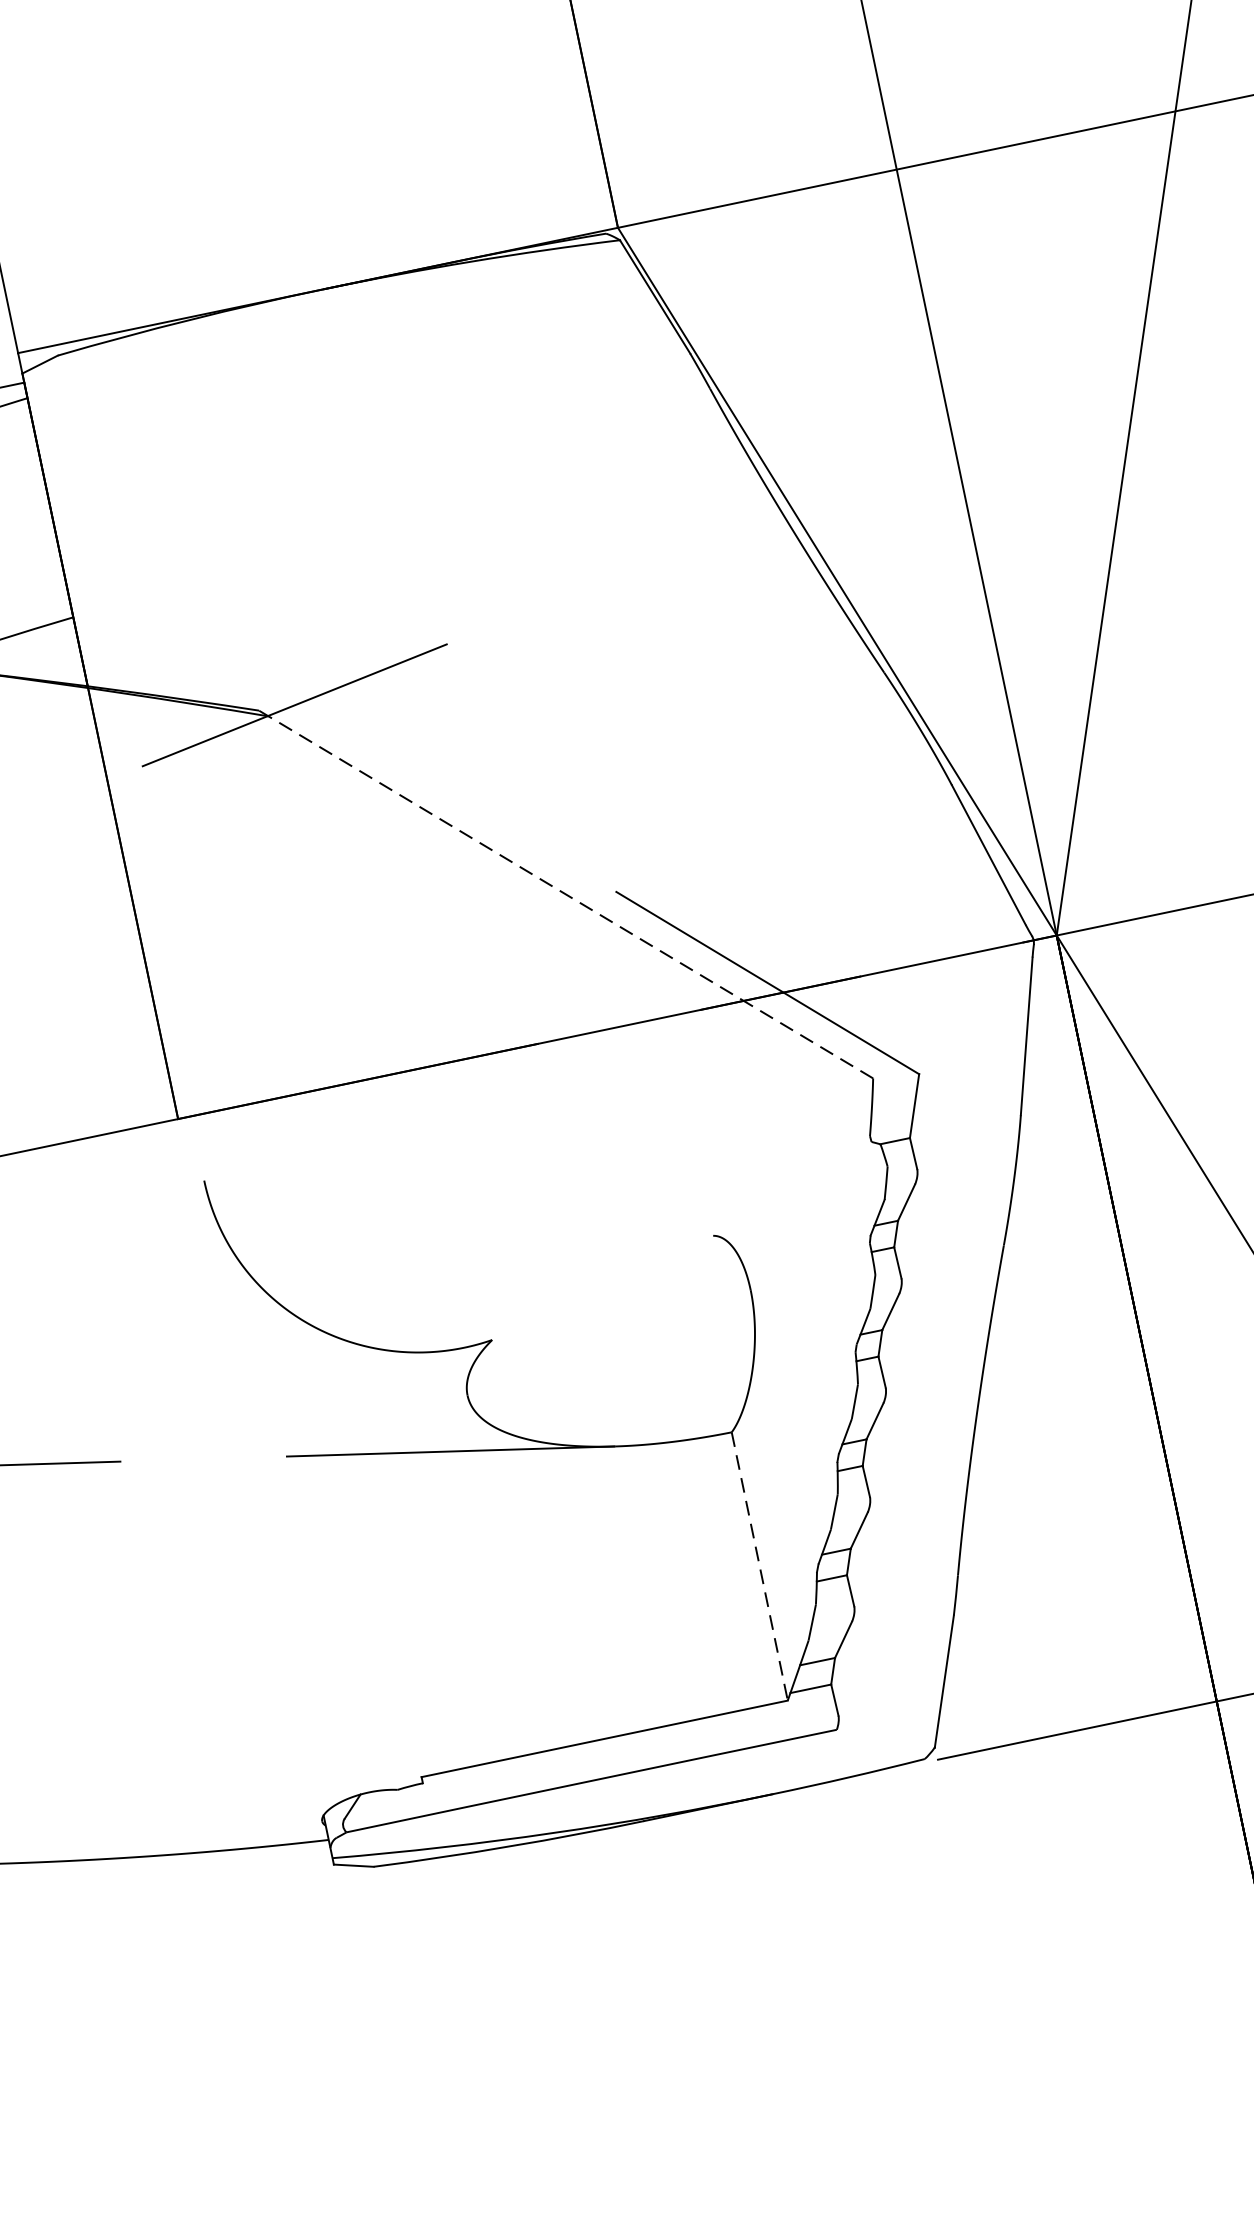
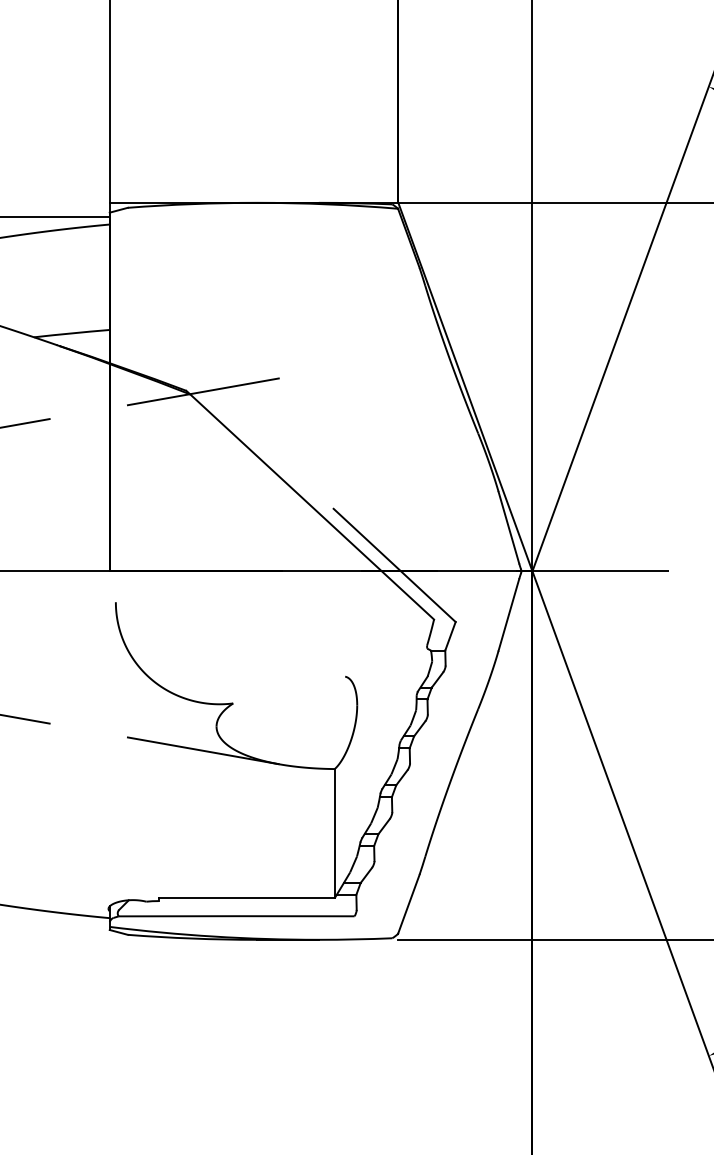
line: (566, 895) -> (310, 505), dashed -> solid
line: (759, 1566) -> (334, 833), dashed -> solid

